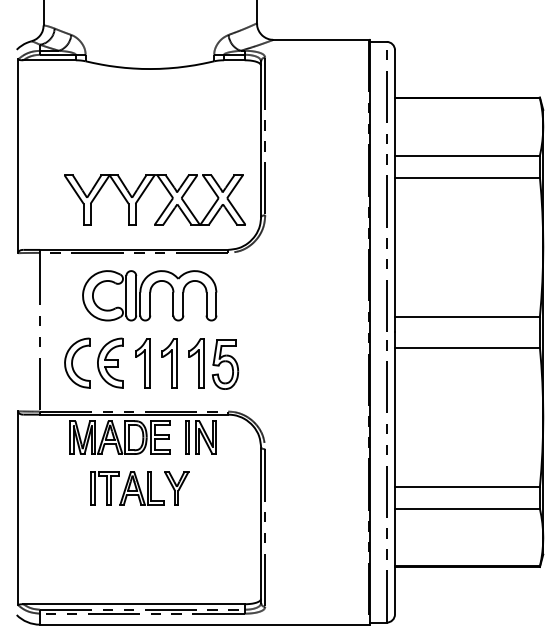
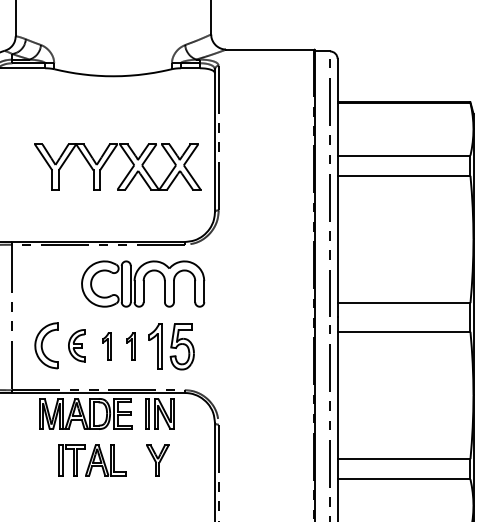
part: (144, 192) -> (108, 160), moved
part: (149, 295) -> (142, 283), moved
part: (110, 362) -> (76, 345), size x0.7
part: (142, 363) -> (106, 346), size x0.6
part: (169, 363) -> (131, 346), size x0.6
part: (176, 488) -> (157, 460), moved

